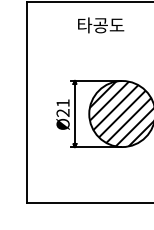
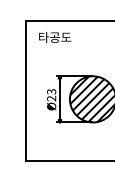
text: (101, 25) -> (55, 37), moved
text: (62, 102) -> (51, 91), Ø21 -> Ø23

